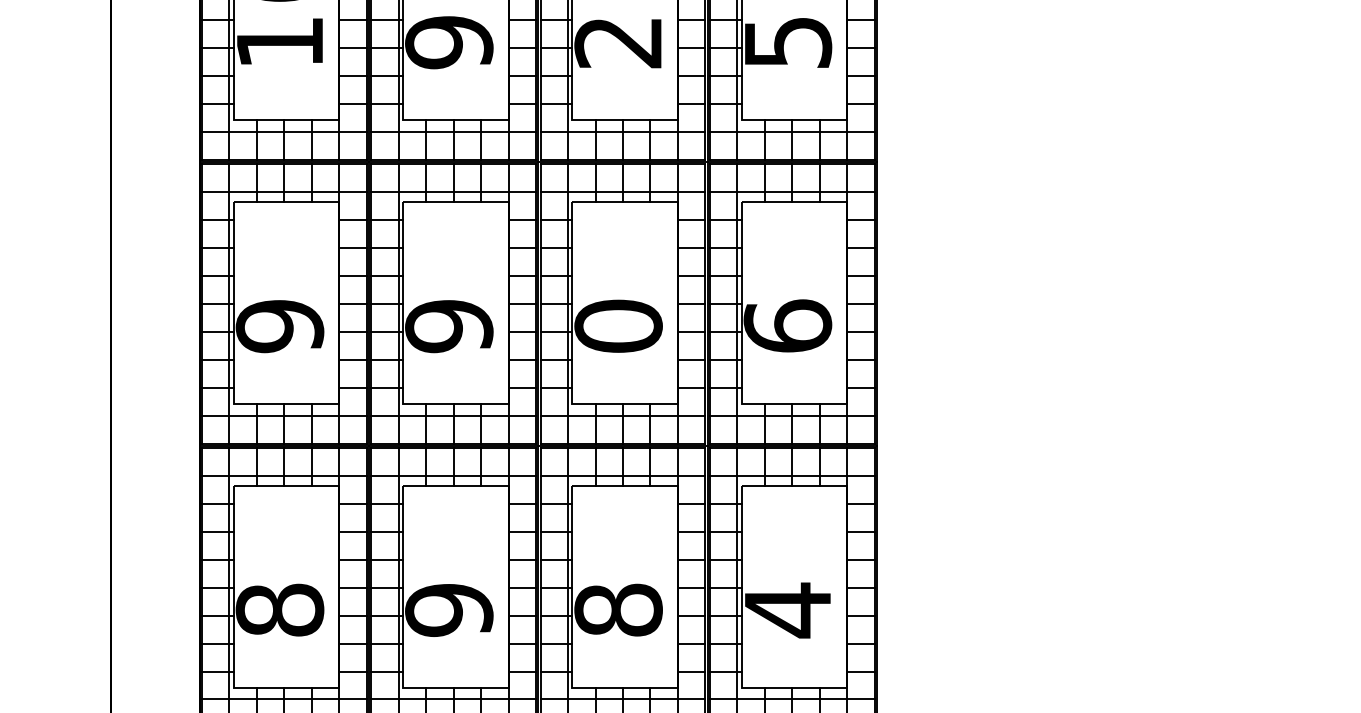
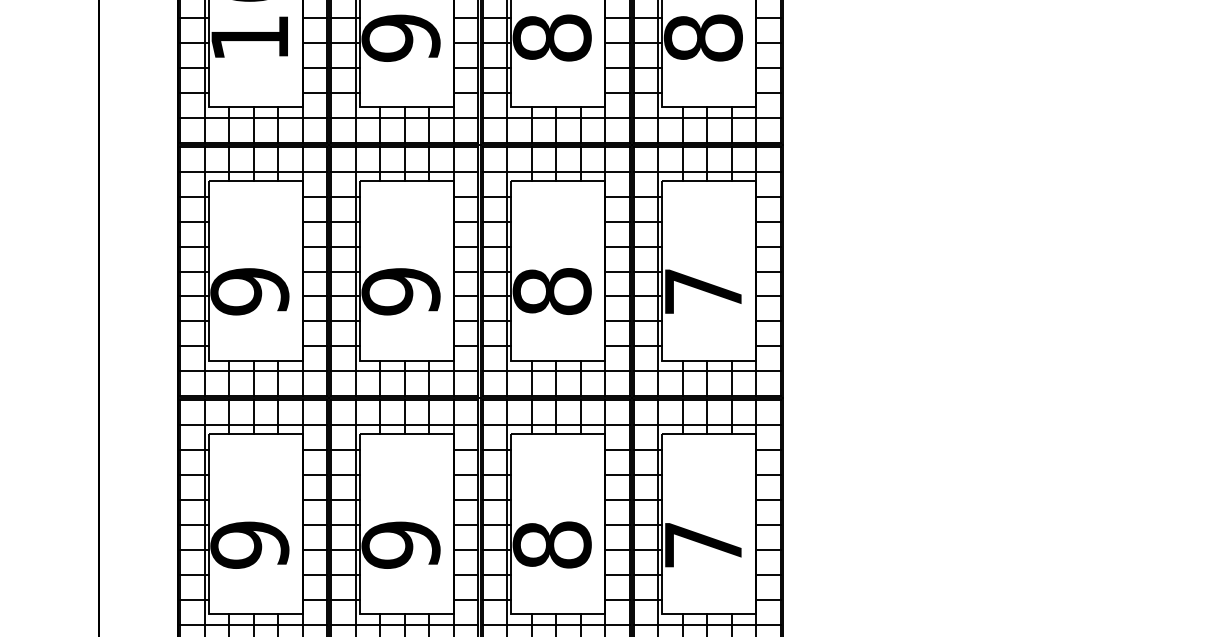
text: (617, 41) -> (551, 37), 2 -> 8
text: (786, 41) -> (702, 37), 5 -> 8
text: (786, 325) -> (702, 290), 6 -> 7
text: (618, 326) -> (552, 291), 0 -> 8
text: (279, 609) -> (249, 544), 8 -> 9
text: (788, 610) -> (703, 545), 4 -> 7

